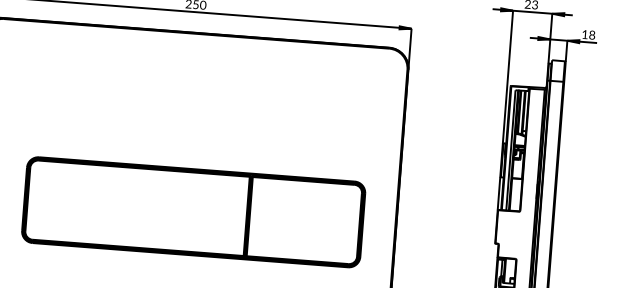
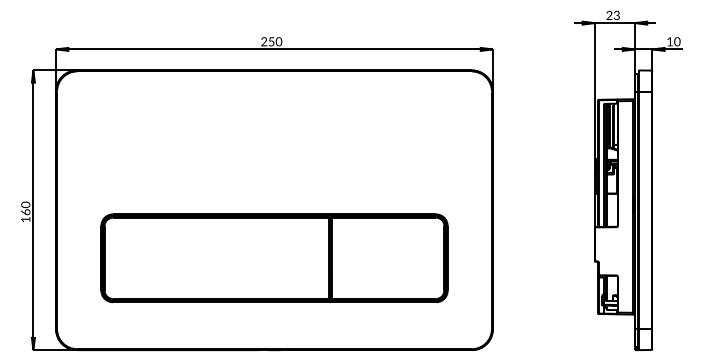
text: (592, 34) -> (677, 41), 18 -> 10
part: (193, 212) -> (274, 258), moved

